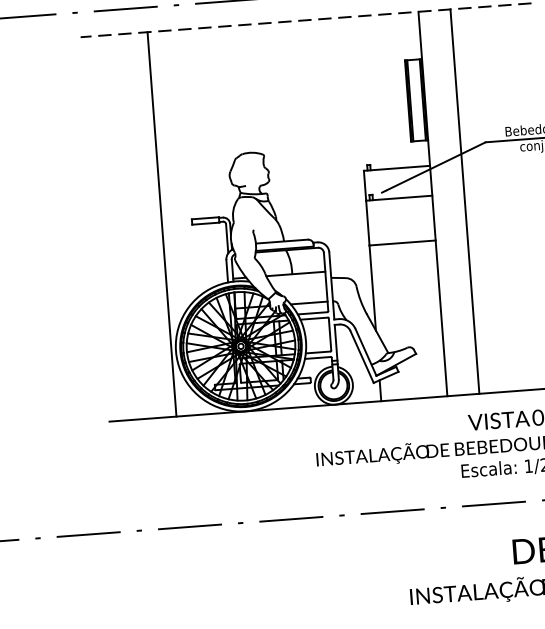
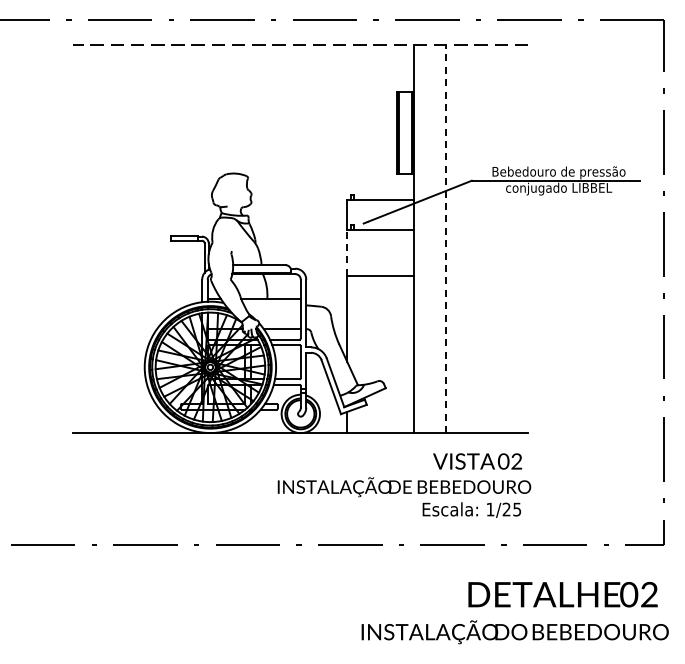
line: (465, 201) -> (446, 238), solid -> dashed
line: (368, 223) -> (347, 253), solid -> dashed
line: (162, 224) -> (140, 238), removed

